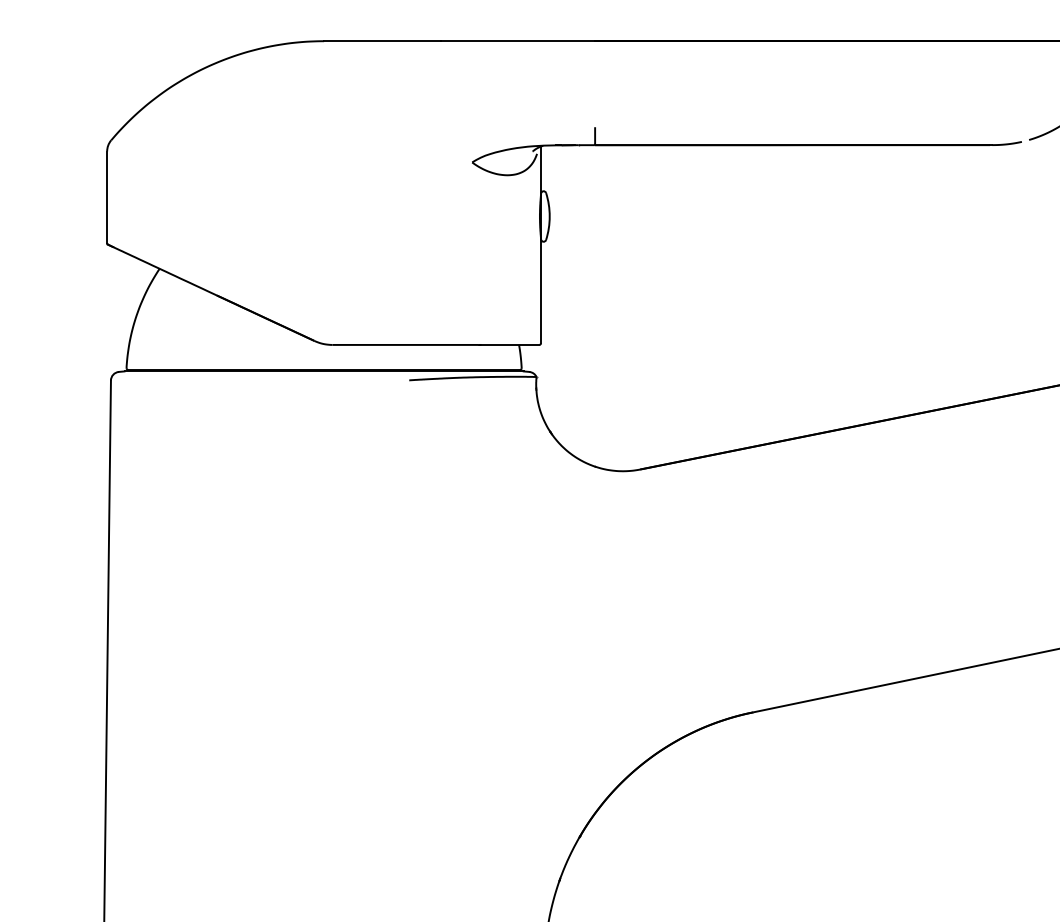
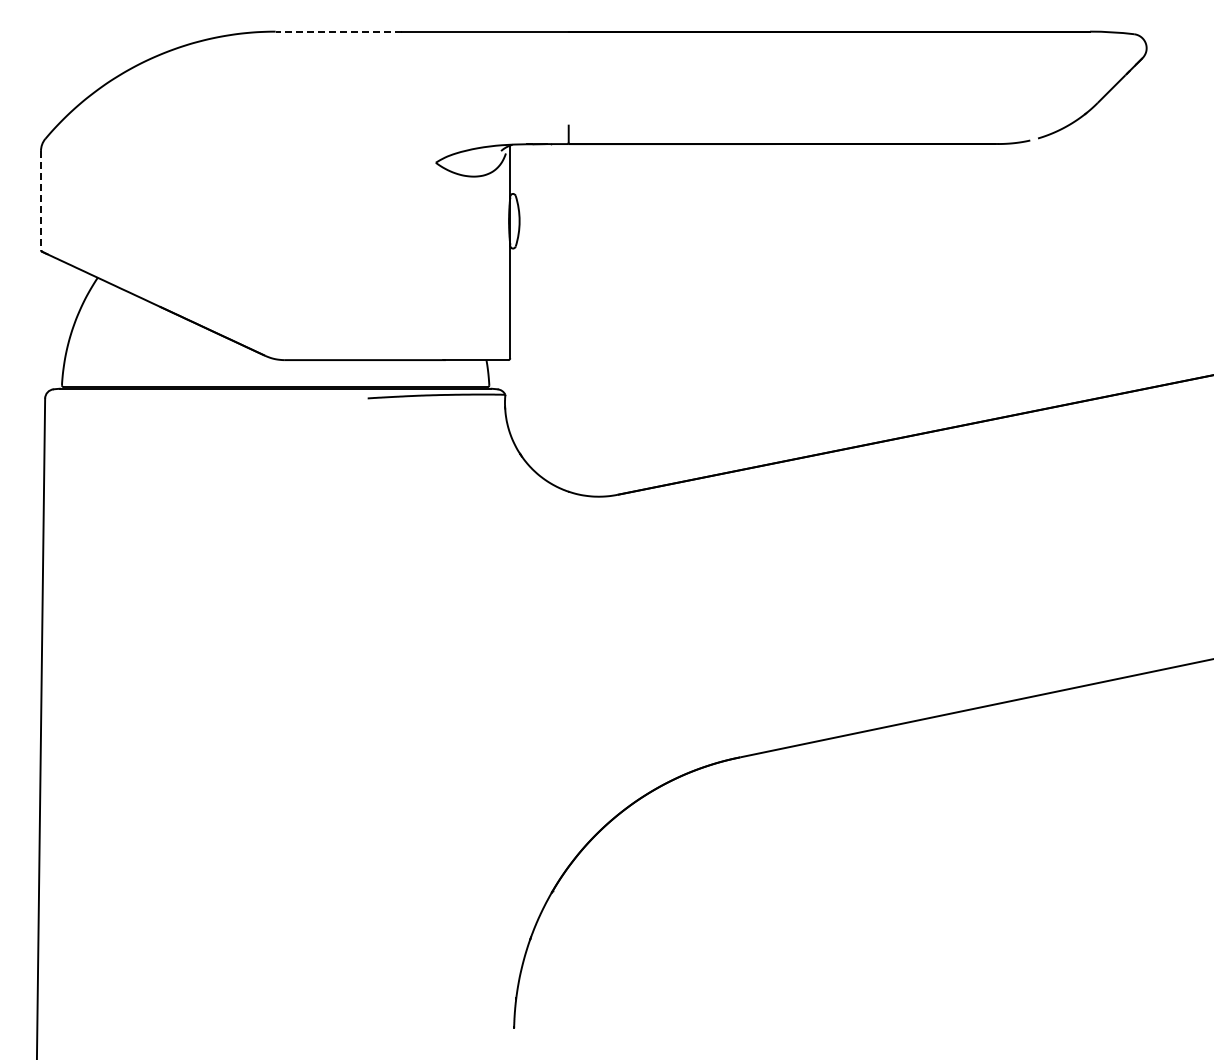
line: (382, 41) -> (338, 31), solid -> dashed
line: (107, 197) -> (41, 200), solid -> dashed

